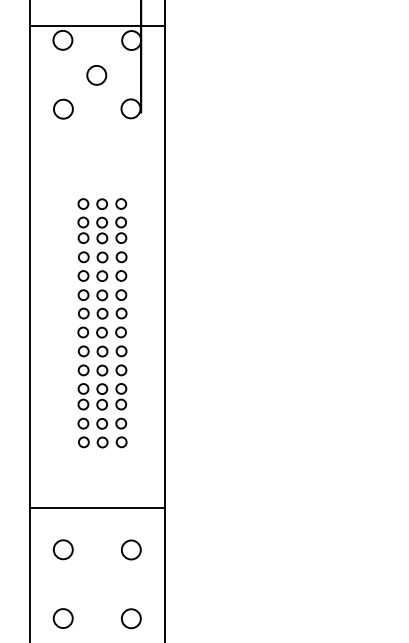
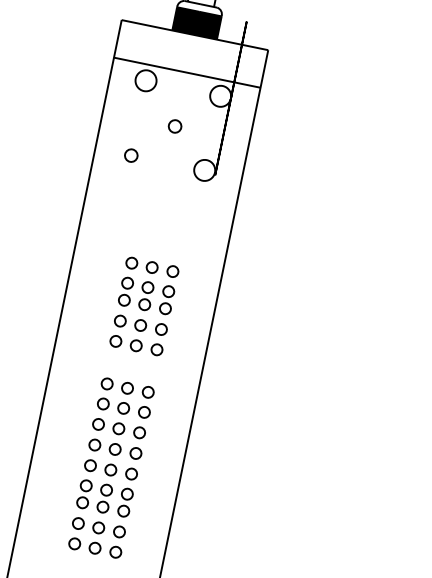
part: (96, 75) -> (174, 126), size x0.6
part: (63, 108) -> (131, 154), size x0.6
part: (102, 368) -> (111, 467), moved

